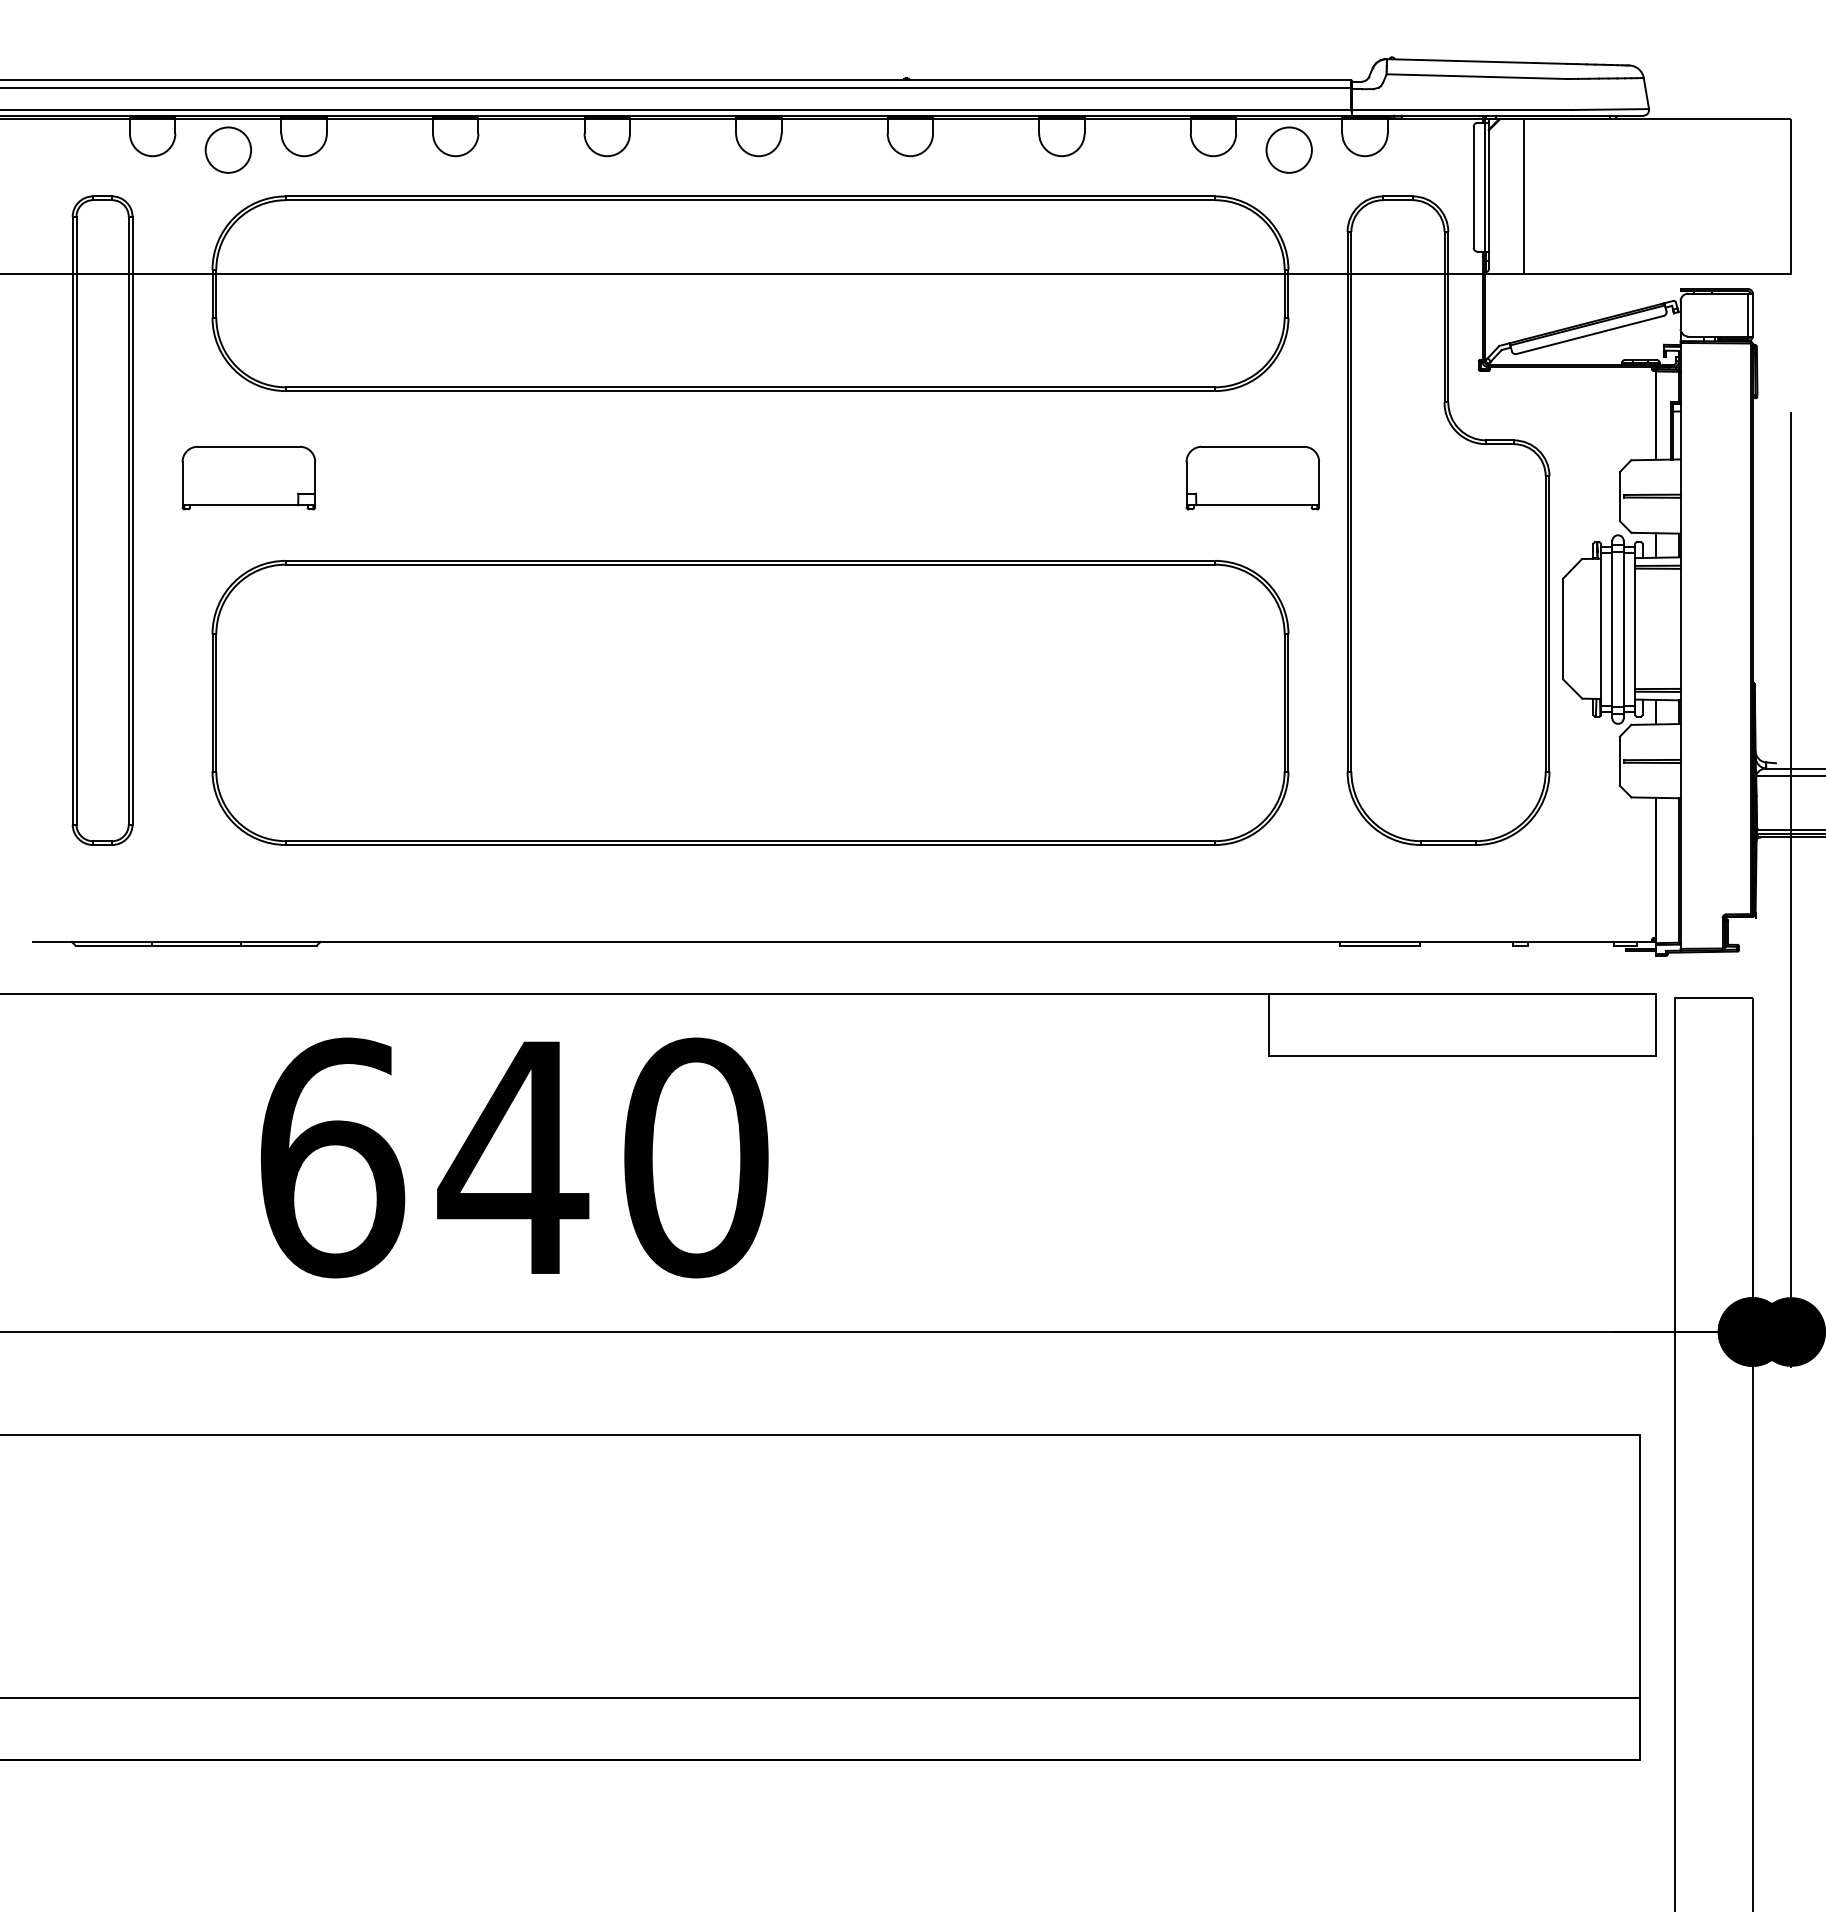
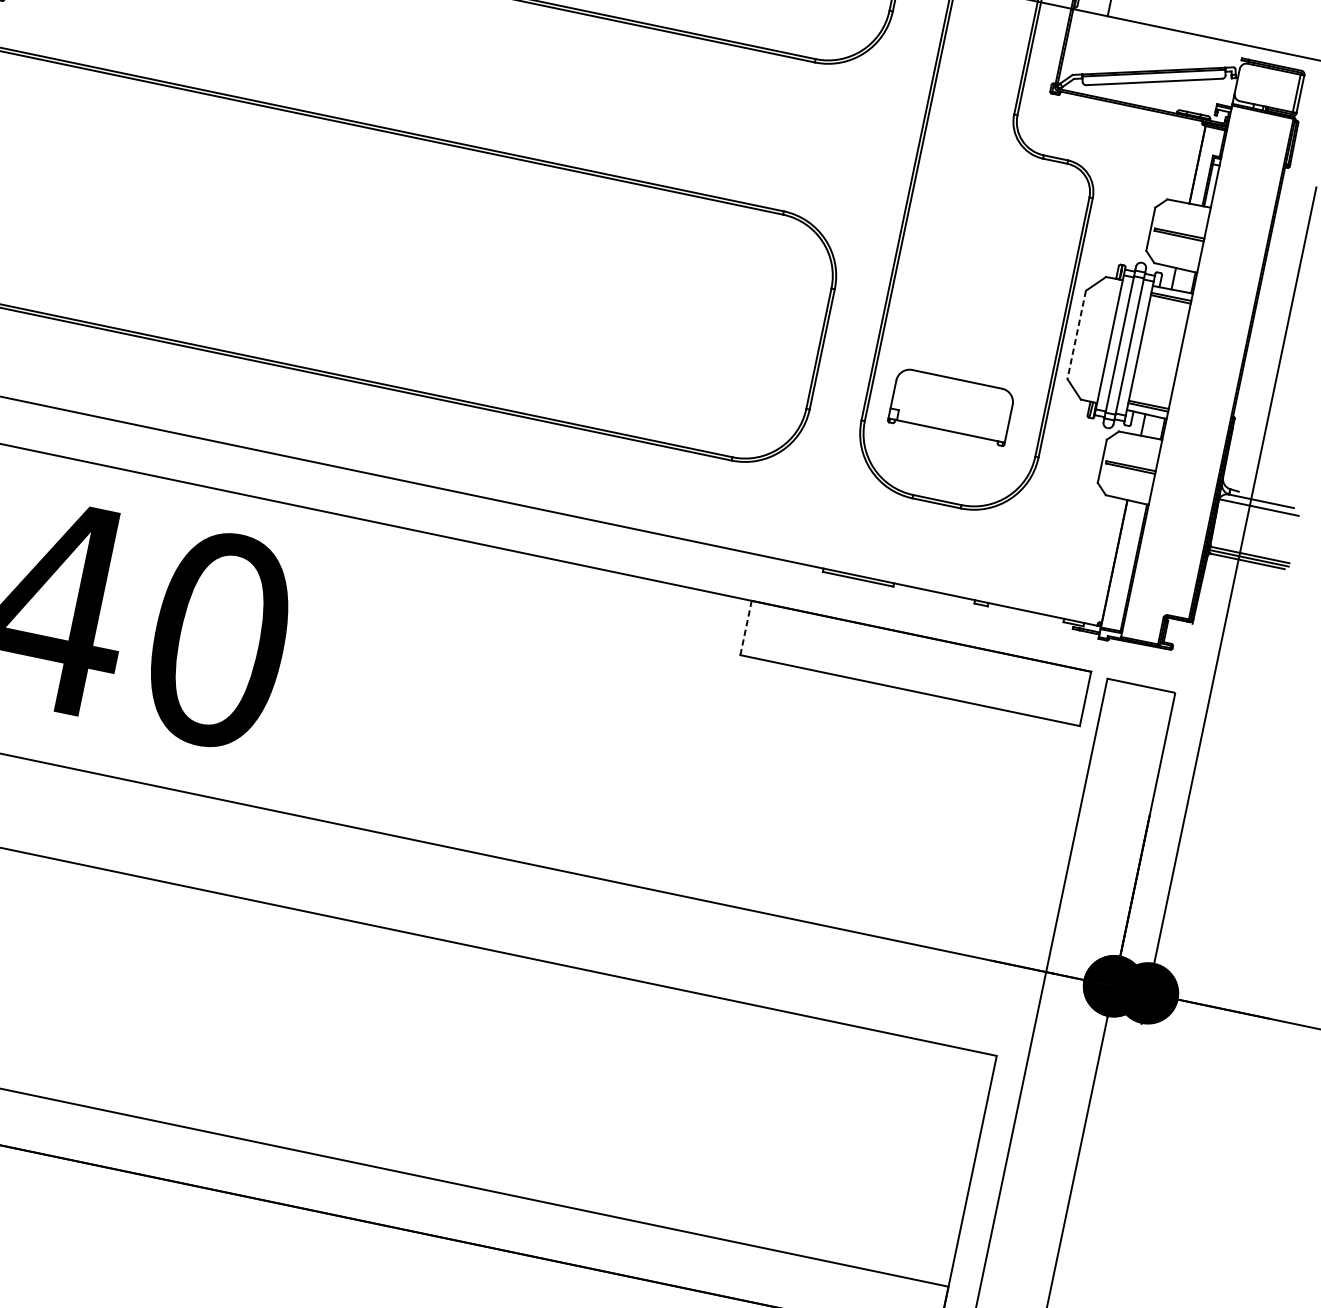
part: (1252, 477) -> (951, 406), moved
line: (1563, 629) -> (1076, 335), solid -> dashed
line: (1268, 1024) -> (745, 627), solid -> dashed

